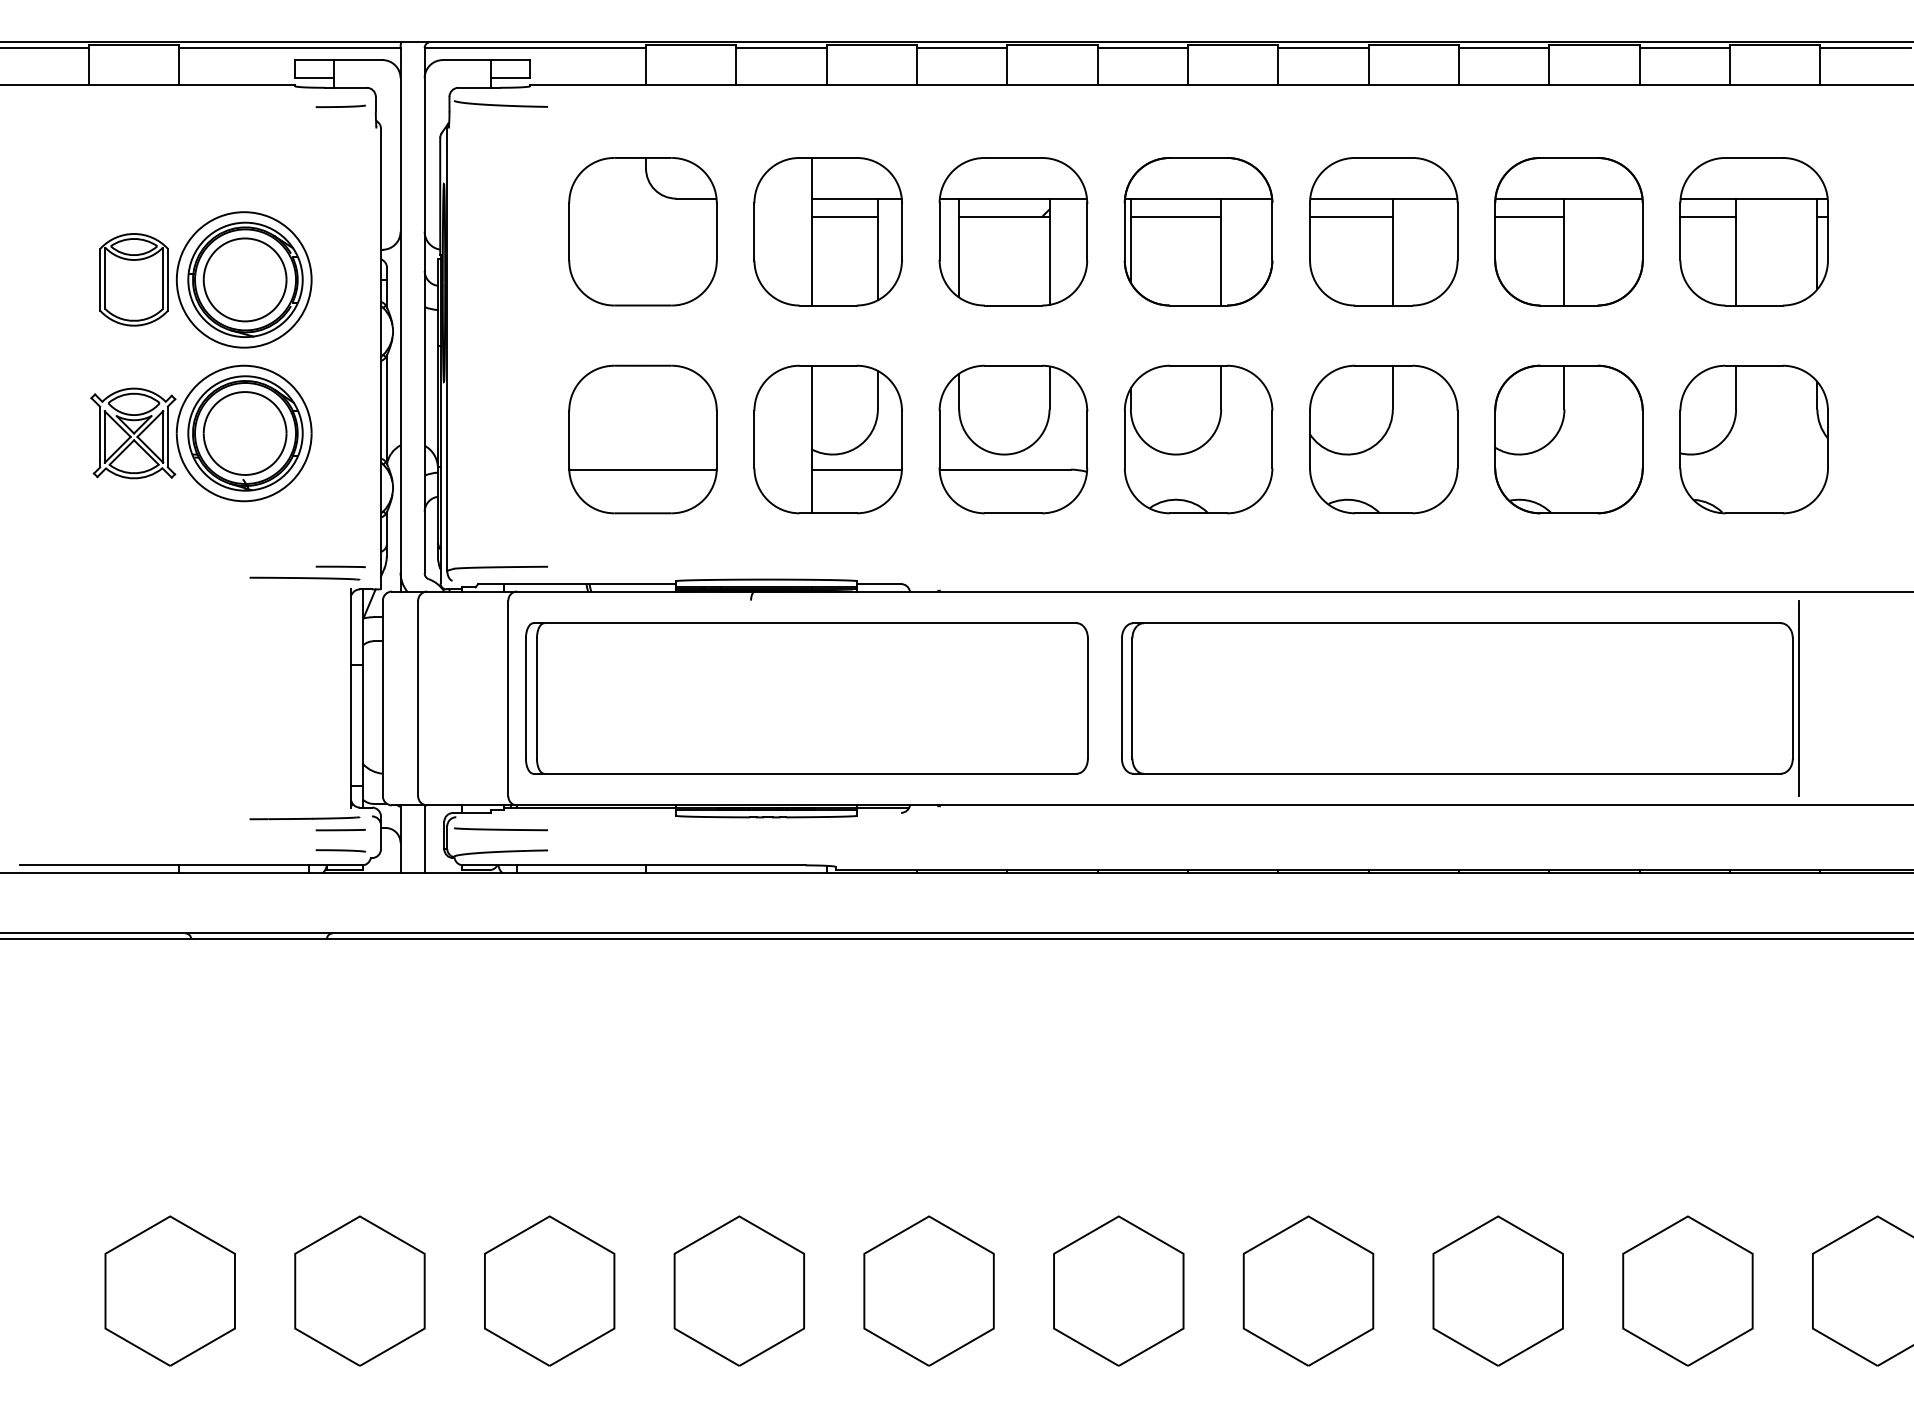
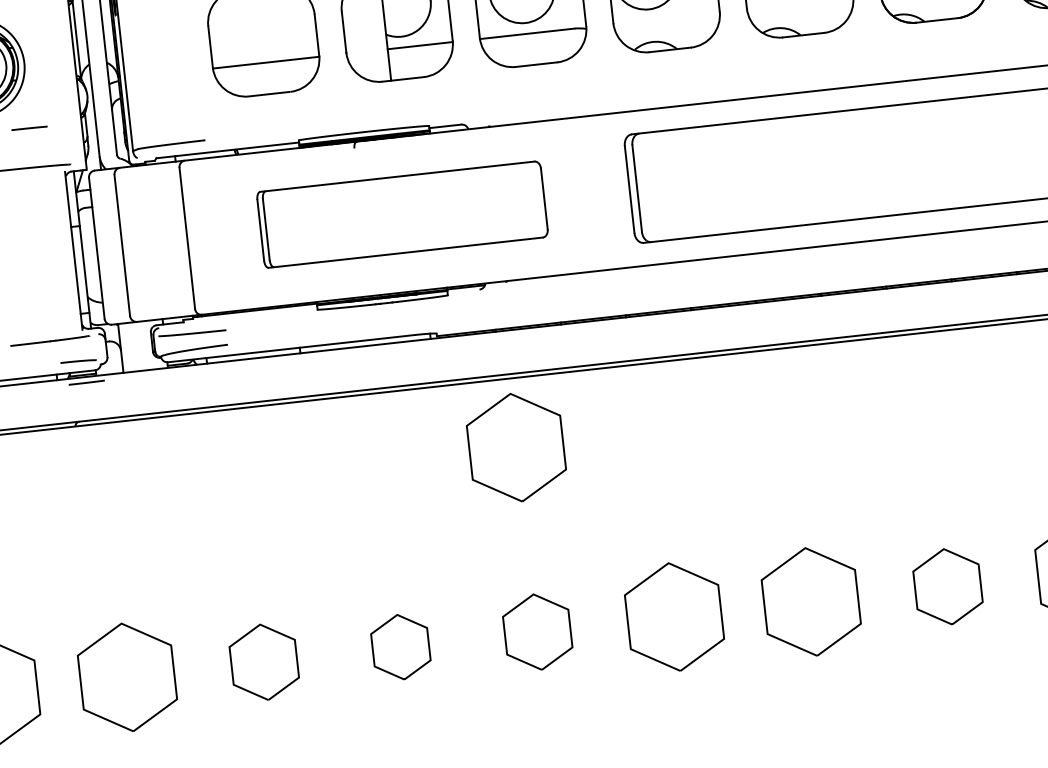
line: (340, 566) -> (29, 128), moved
part: (806, 698) -> (402, 214), size x0.7
line: (340, 829) -> (86, 382), moved
line: (424, 839) -> (138, 346), removed
part: (927, 1034) -> (516, 447), added
part: (549, 1290) -> (264, 661), size x0.7
part: (738, 1290) -> (400, 646), size x0.6
part: (928, 1290) -> (537, 631), size x0.7
part: (1497, 1290) -> (947, 586), size x0.7

